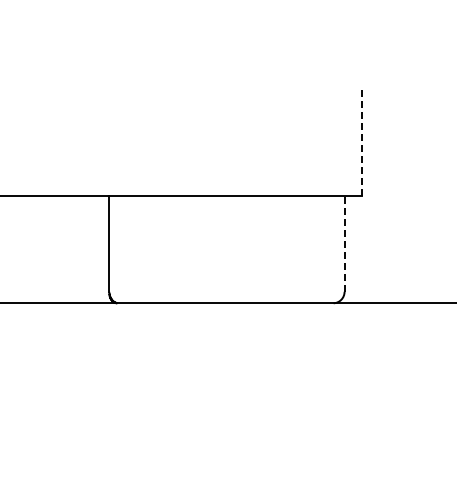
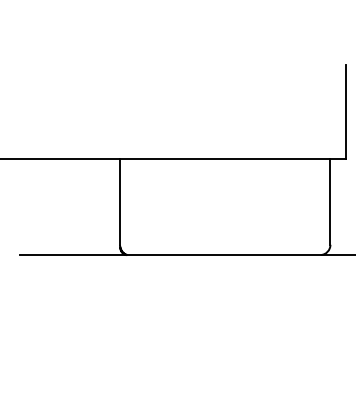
line: (361, 143) -> (345, 112), dashed -> solid
line: (344, 243) -> (330, 201), dashed -> solid

